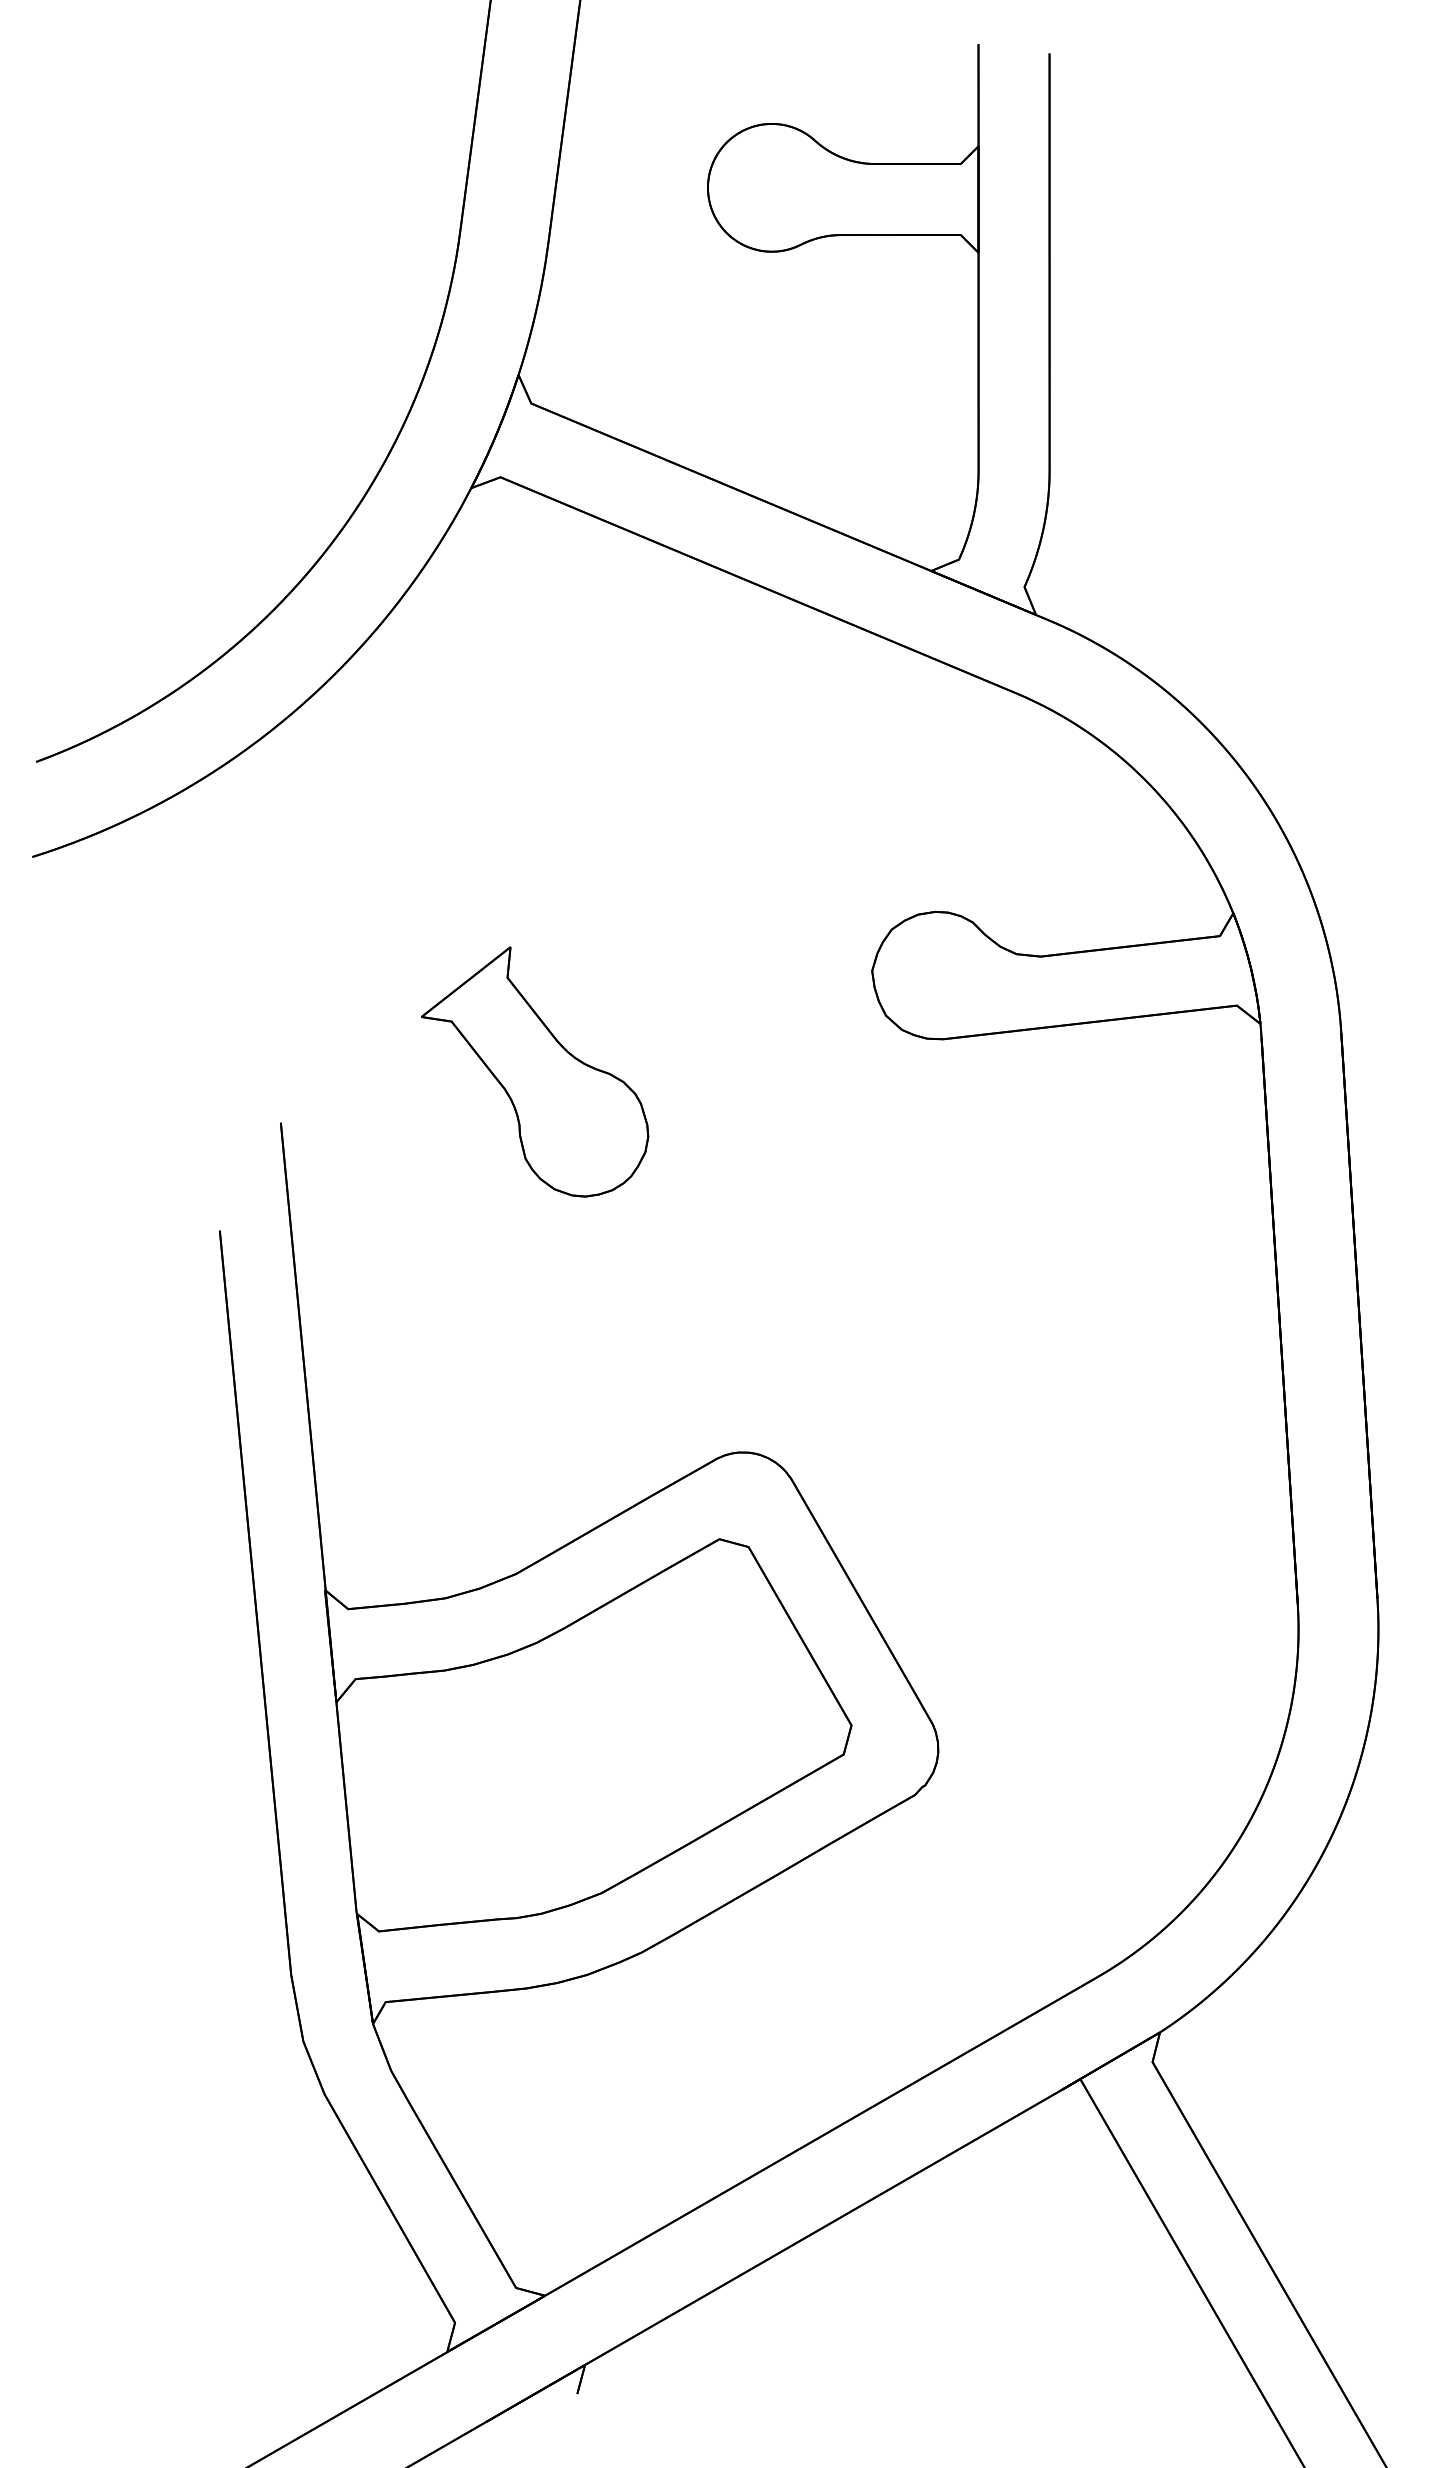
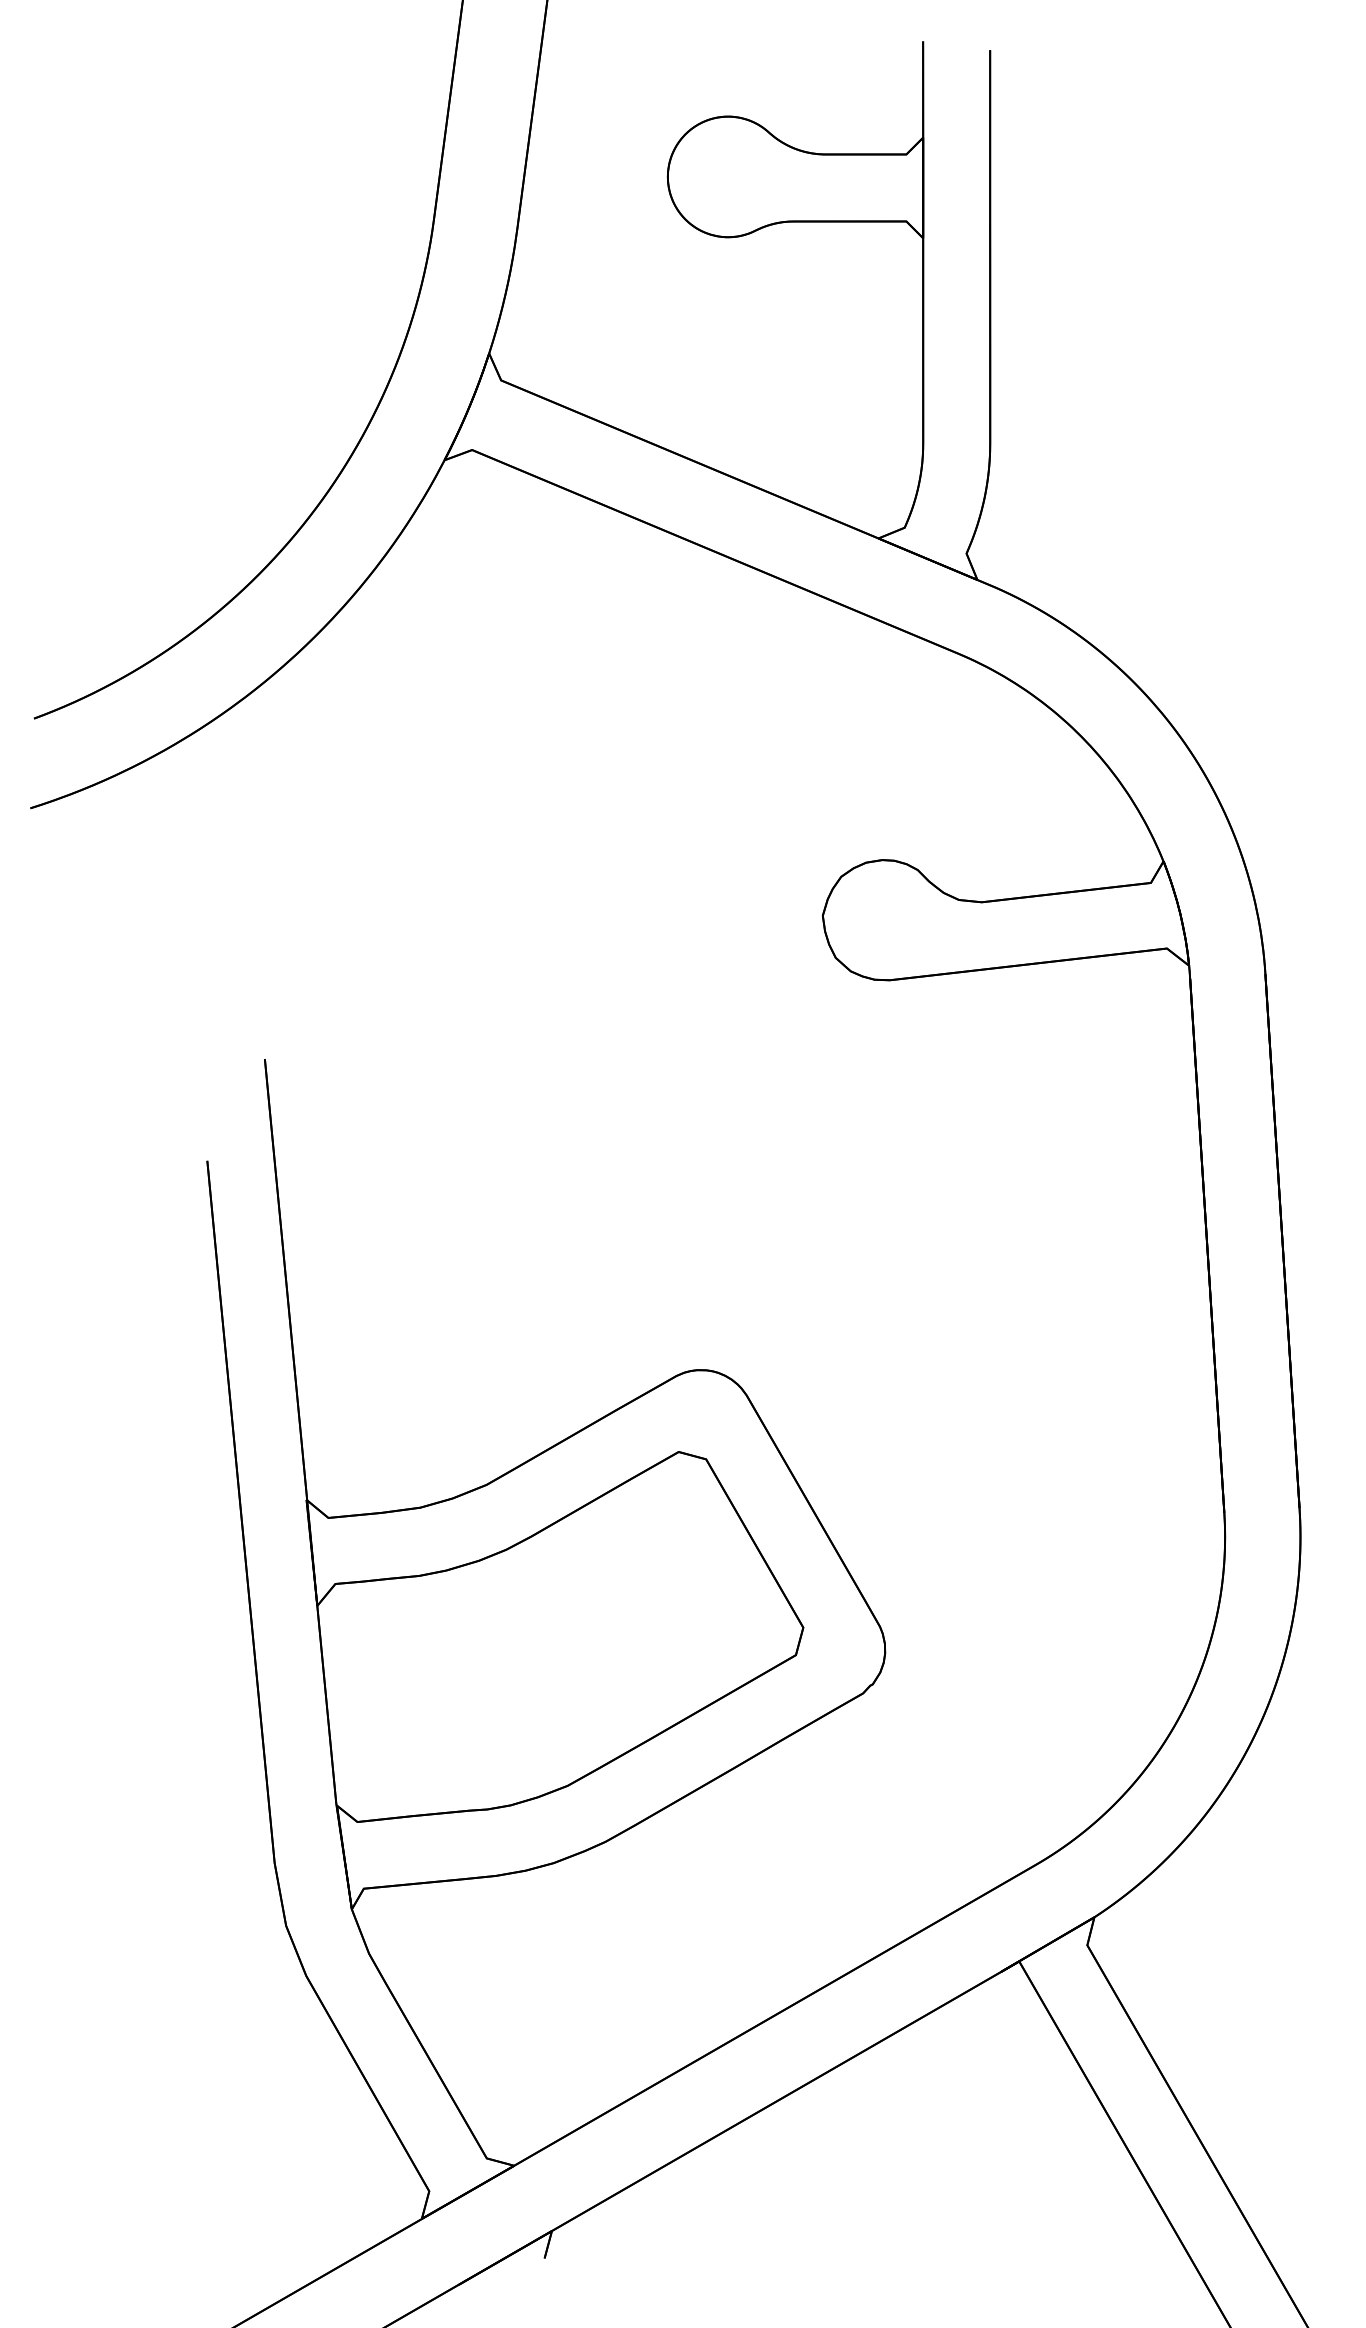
part: (535, 1071) -> (505, 1010), removed

